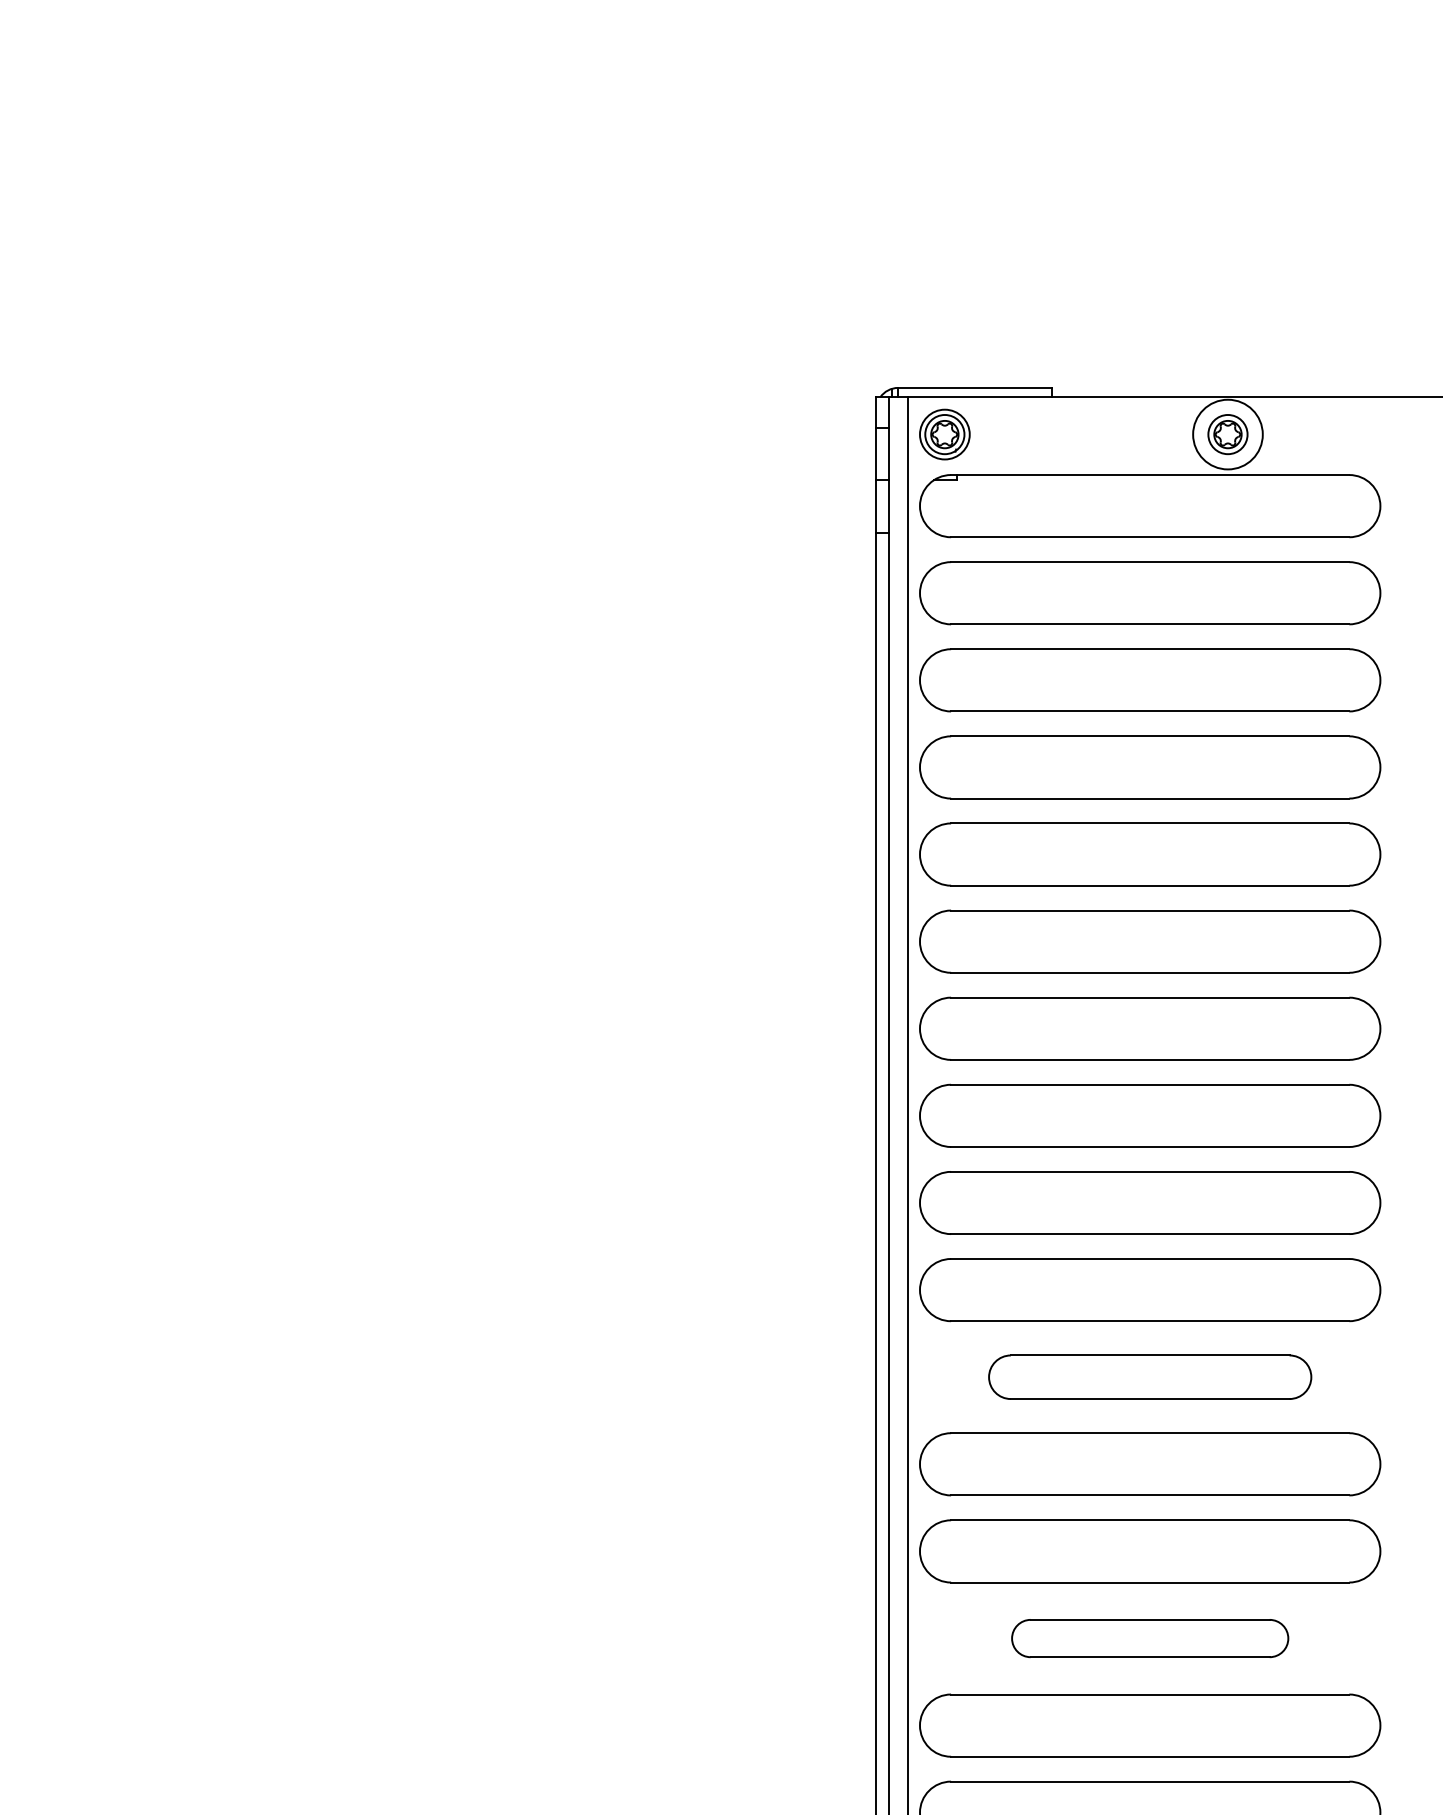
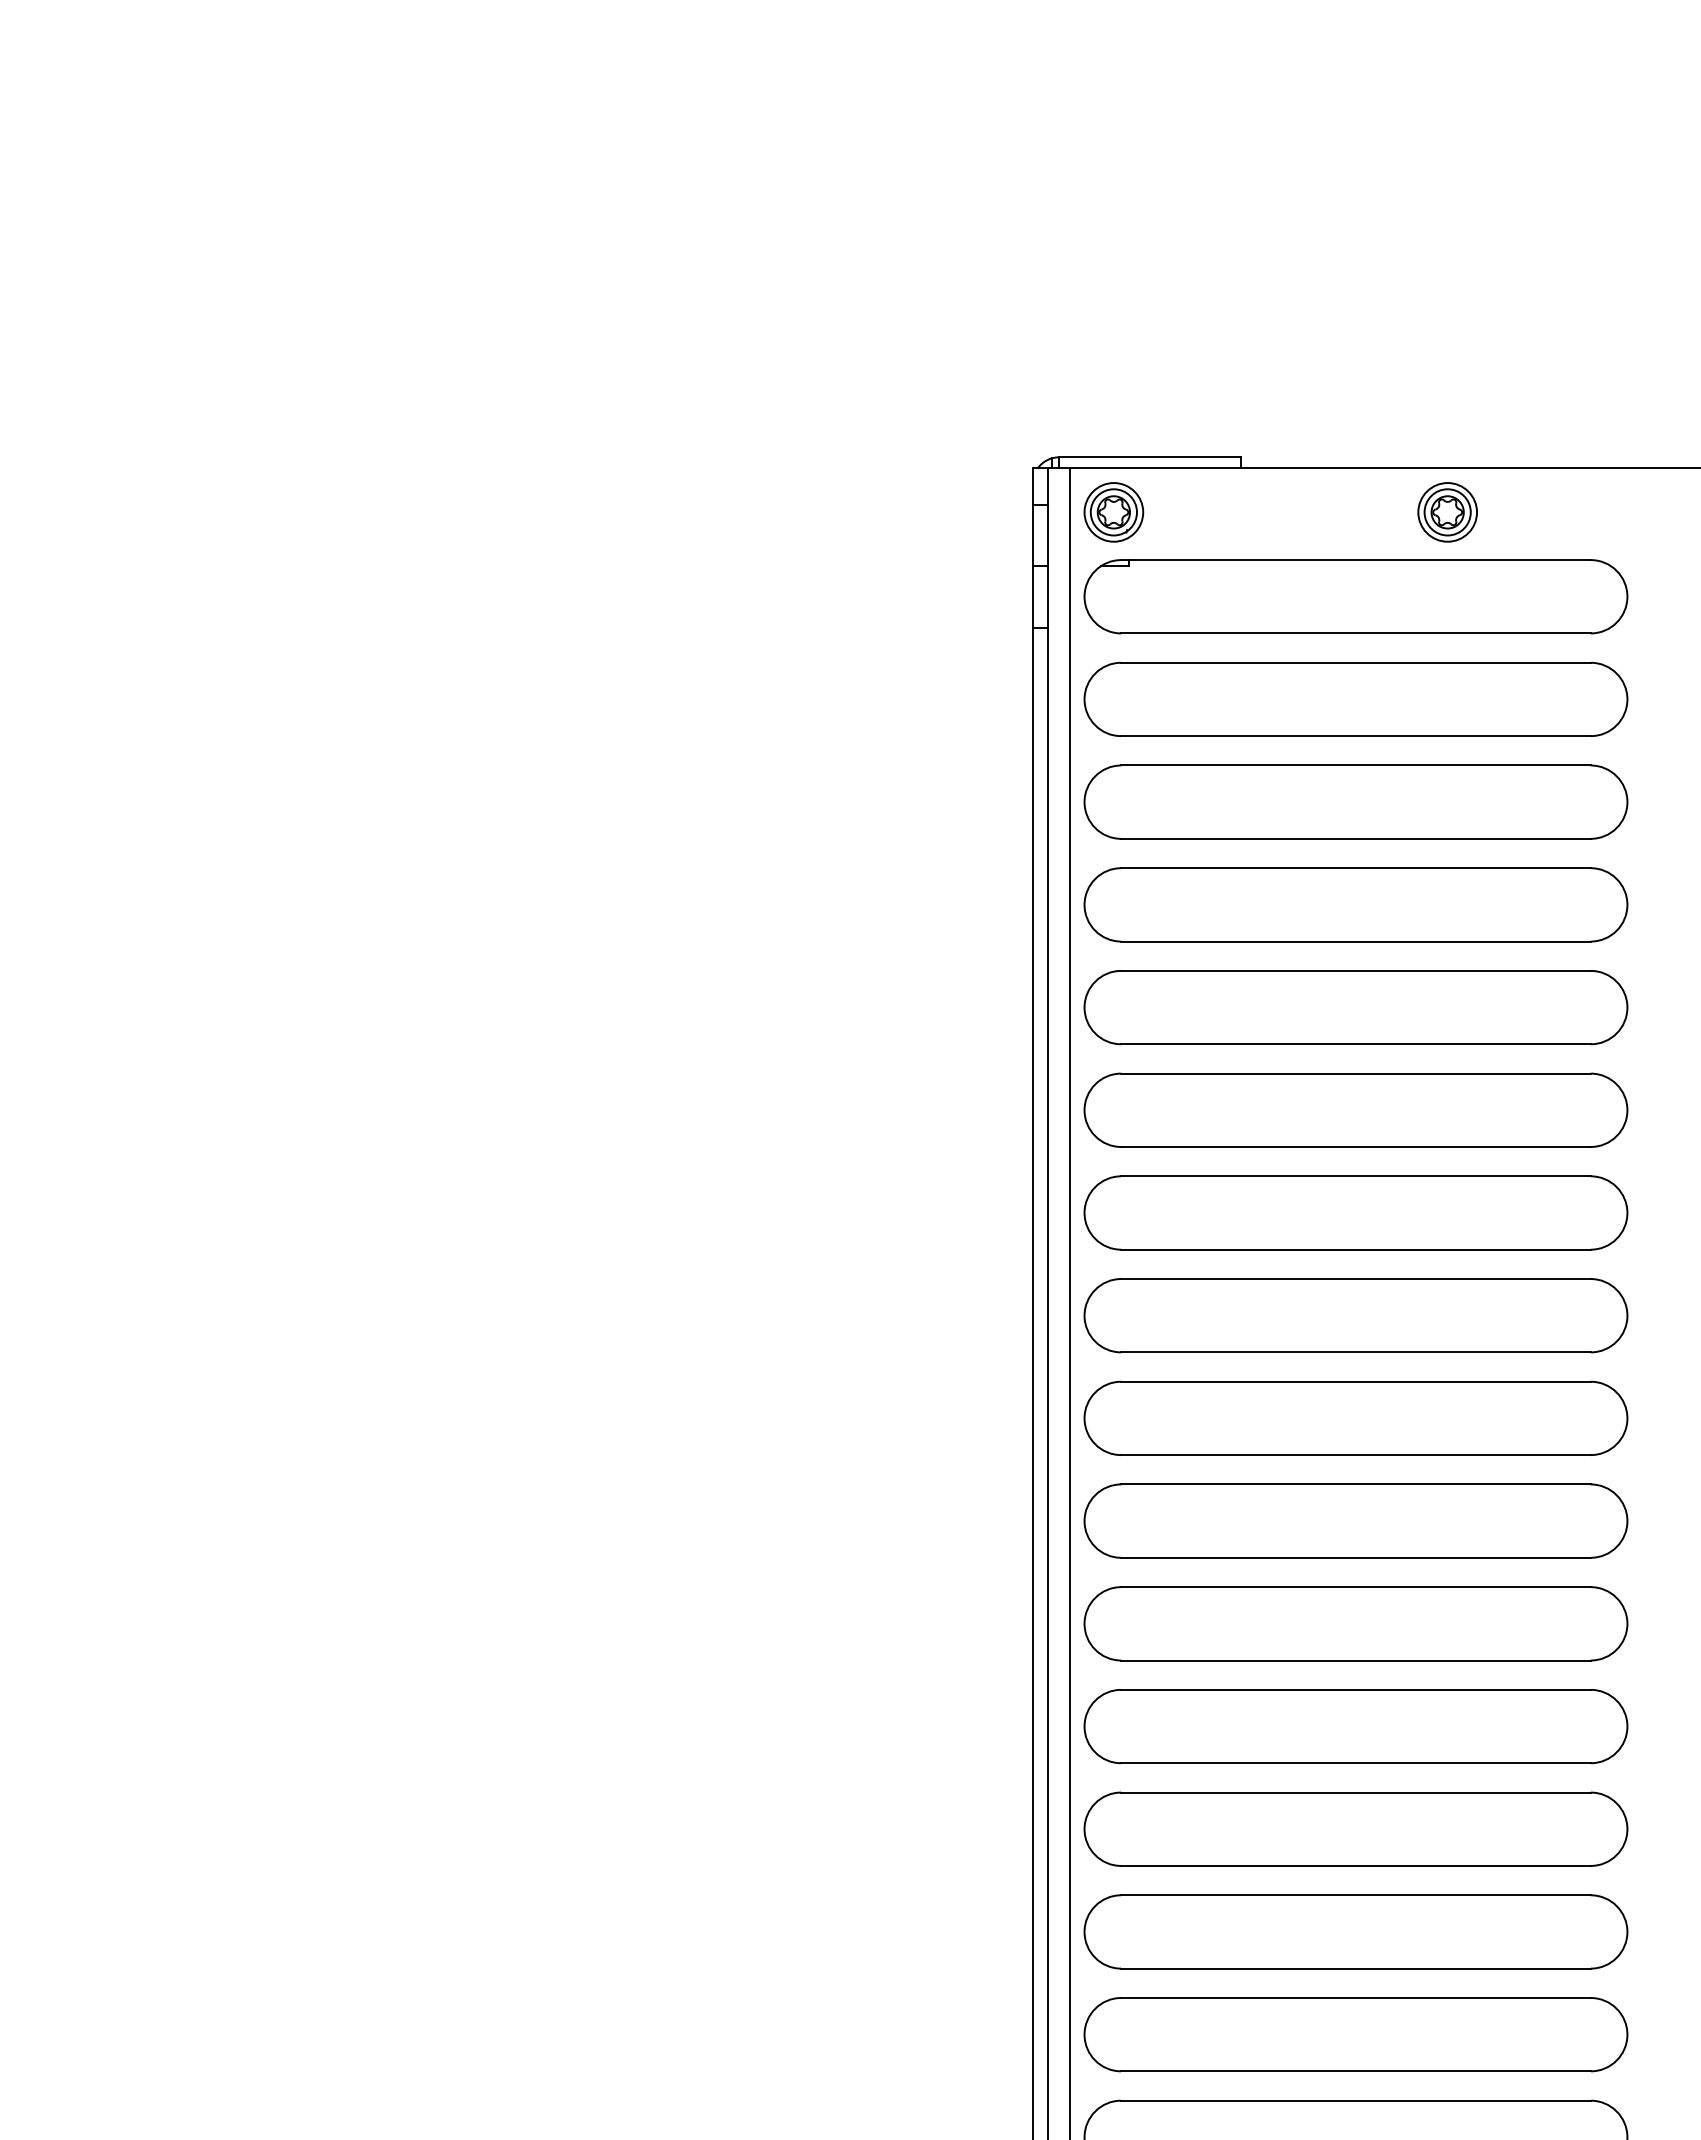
circle: (1227, 434) -> (1447, 512), size x0.71
part: (1149, 1376) -> (1355, 1623), size x1.43
part: (1149, 1638) -> (1355, 1931), size x1.67

